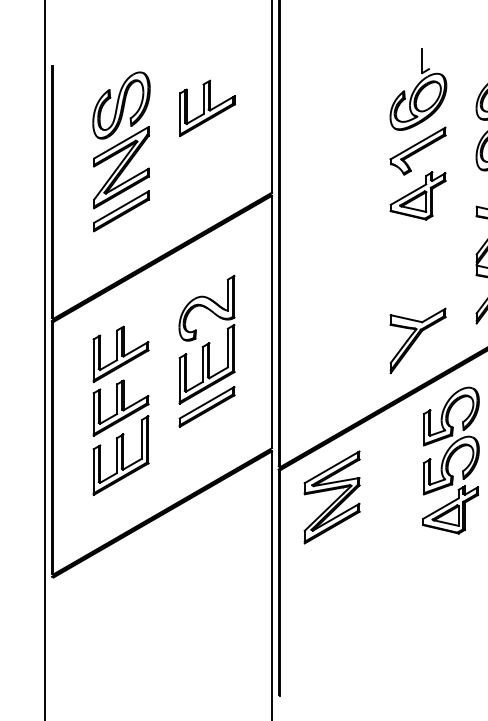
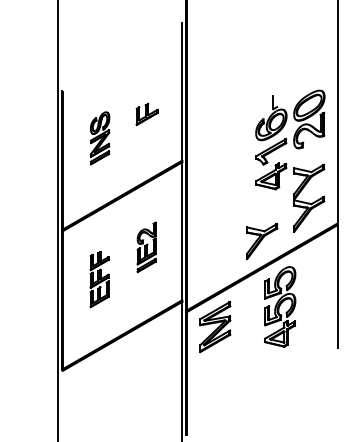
part: (208, 108) -> (147, 114), size x0.7
part: (418, 134) -> (271, 142), moved
part: (120, 152) -> (99, 138), size x0.6
part: (206, 351) -> (146, 247), size x0.6
part: (120, 410) -> (99, 279), size x0.6

